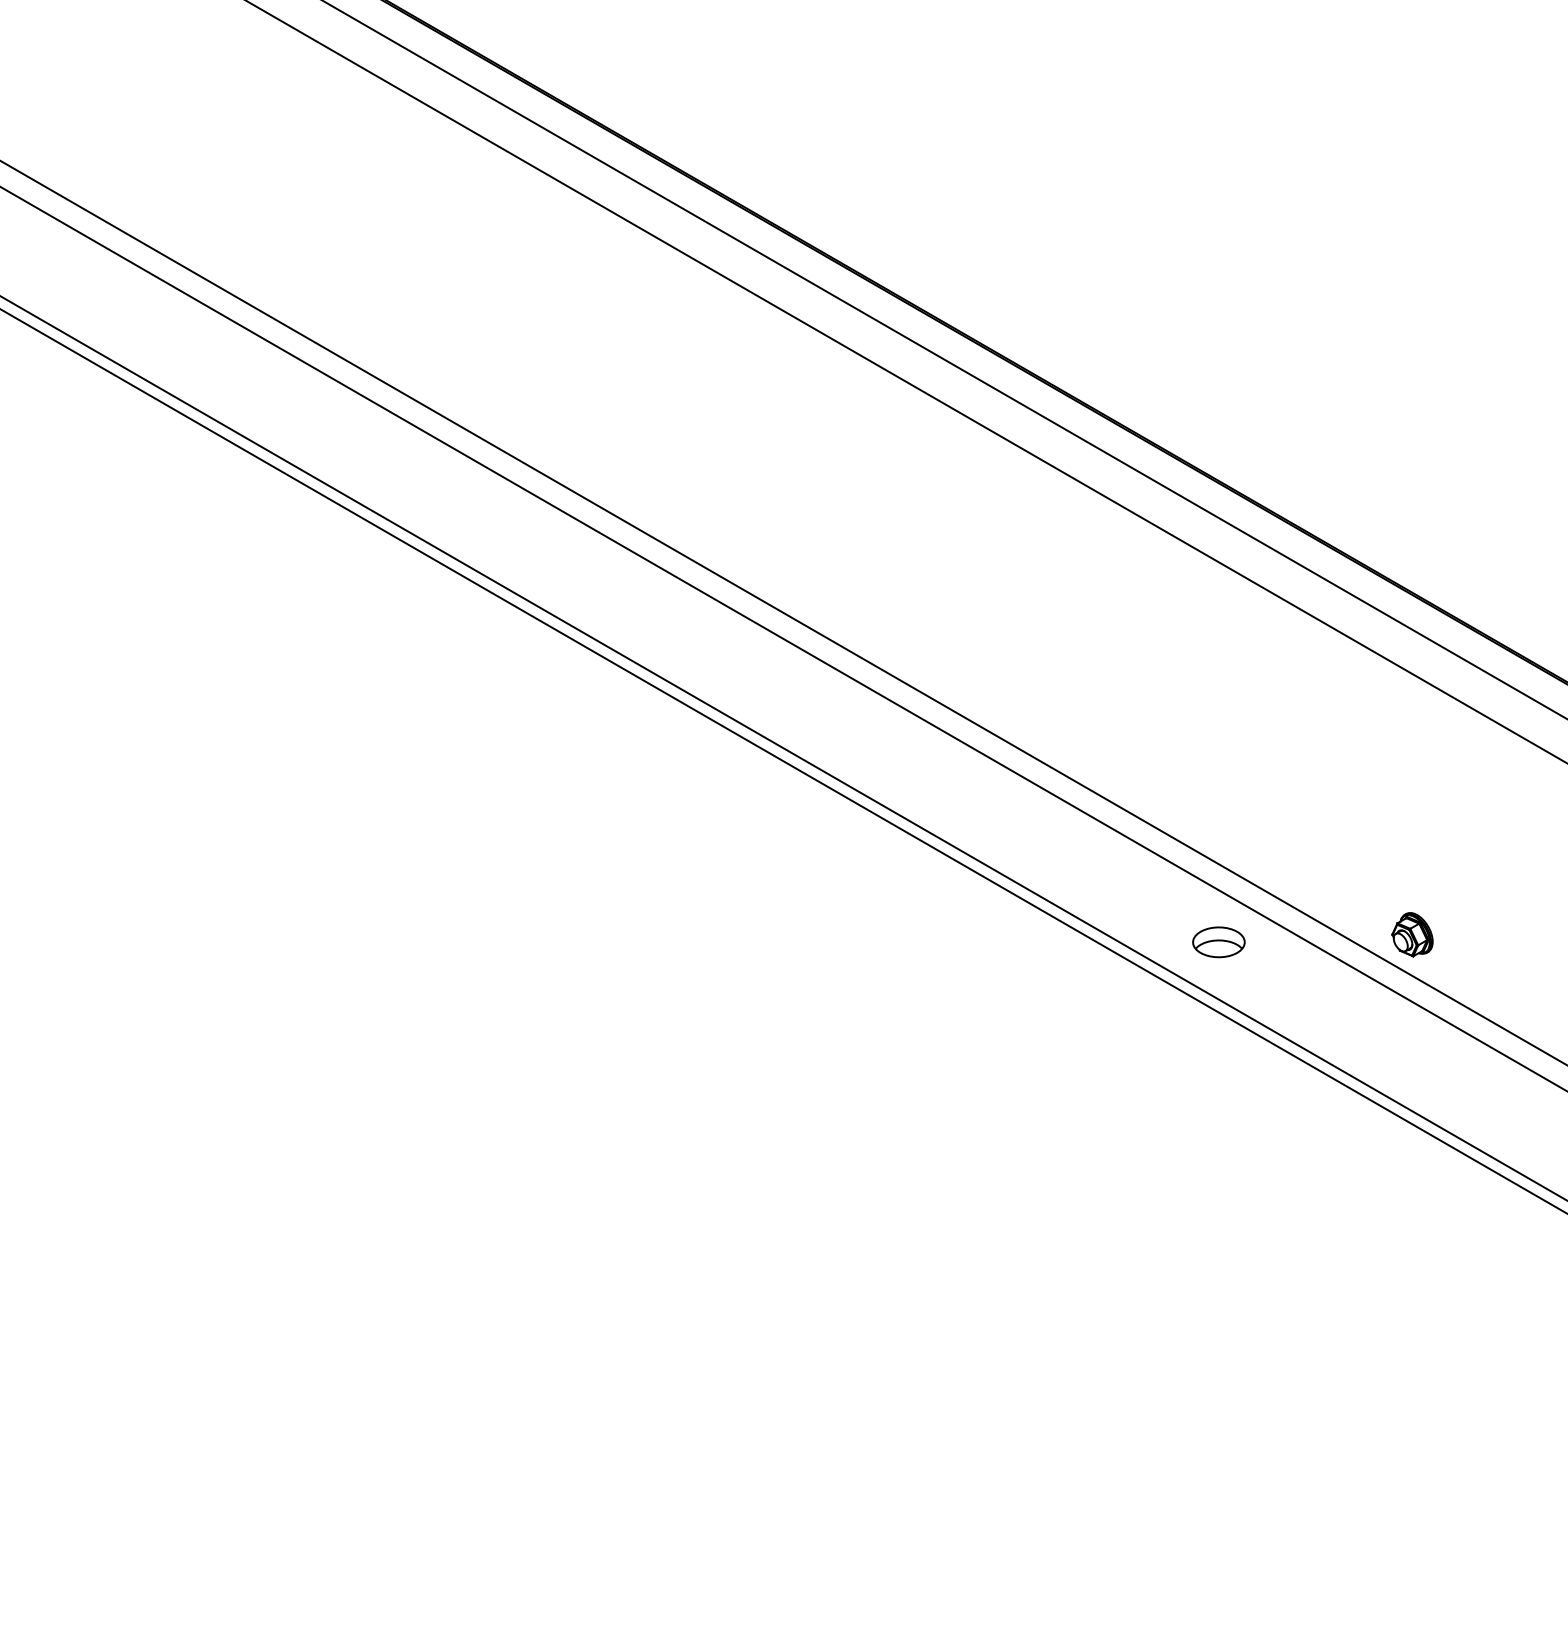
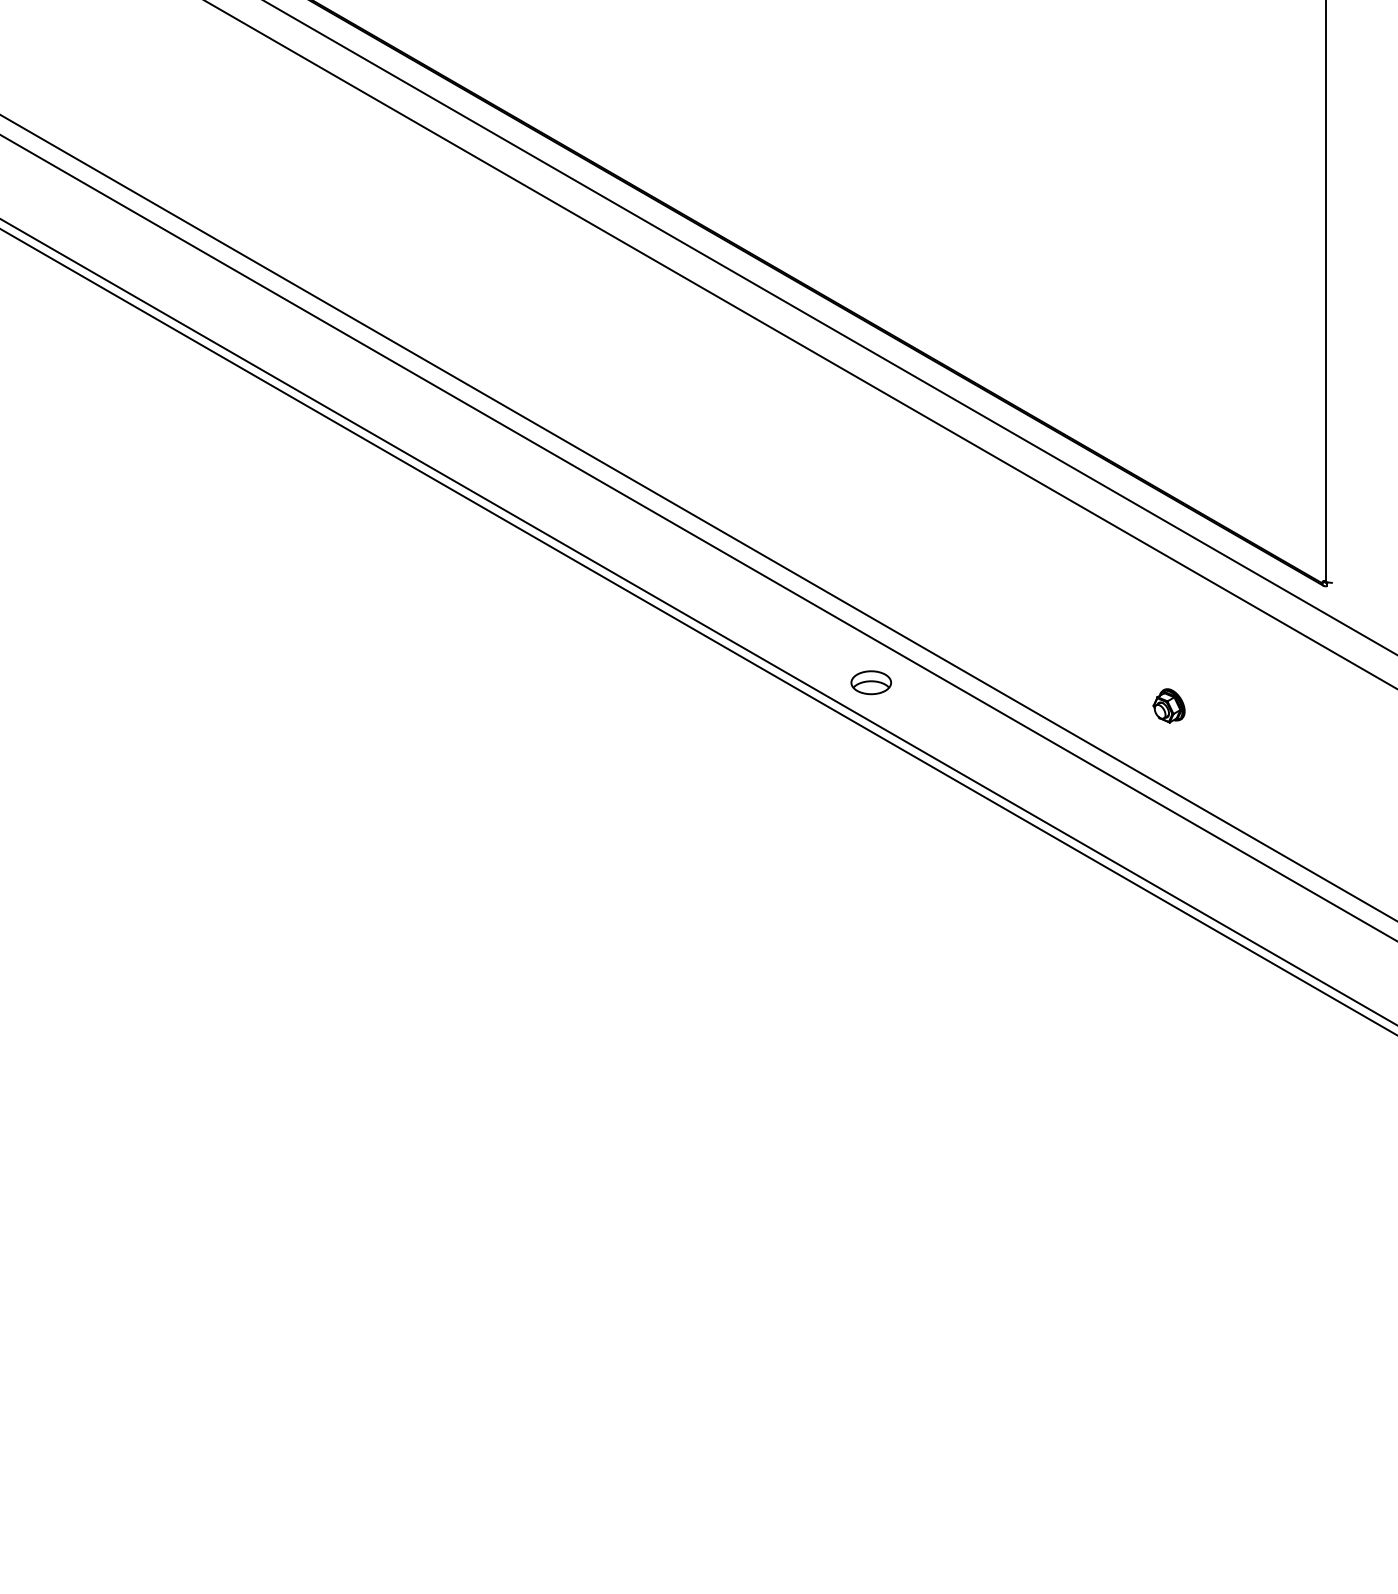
part: (1411, 934) -> (1168, 705), moved
part: (1217, 942) -> (870, 682), moved

